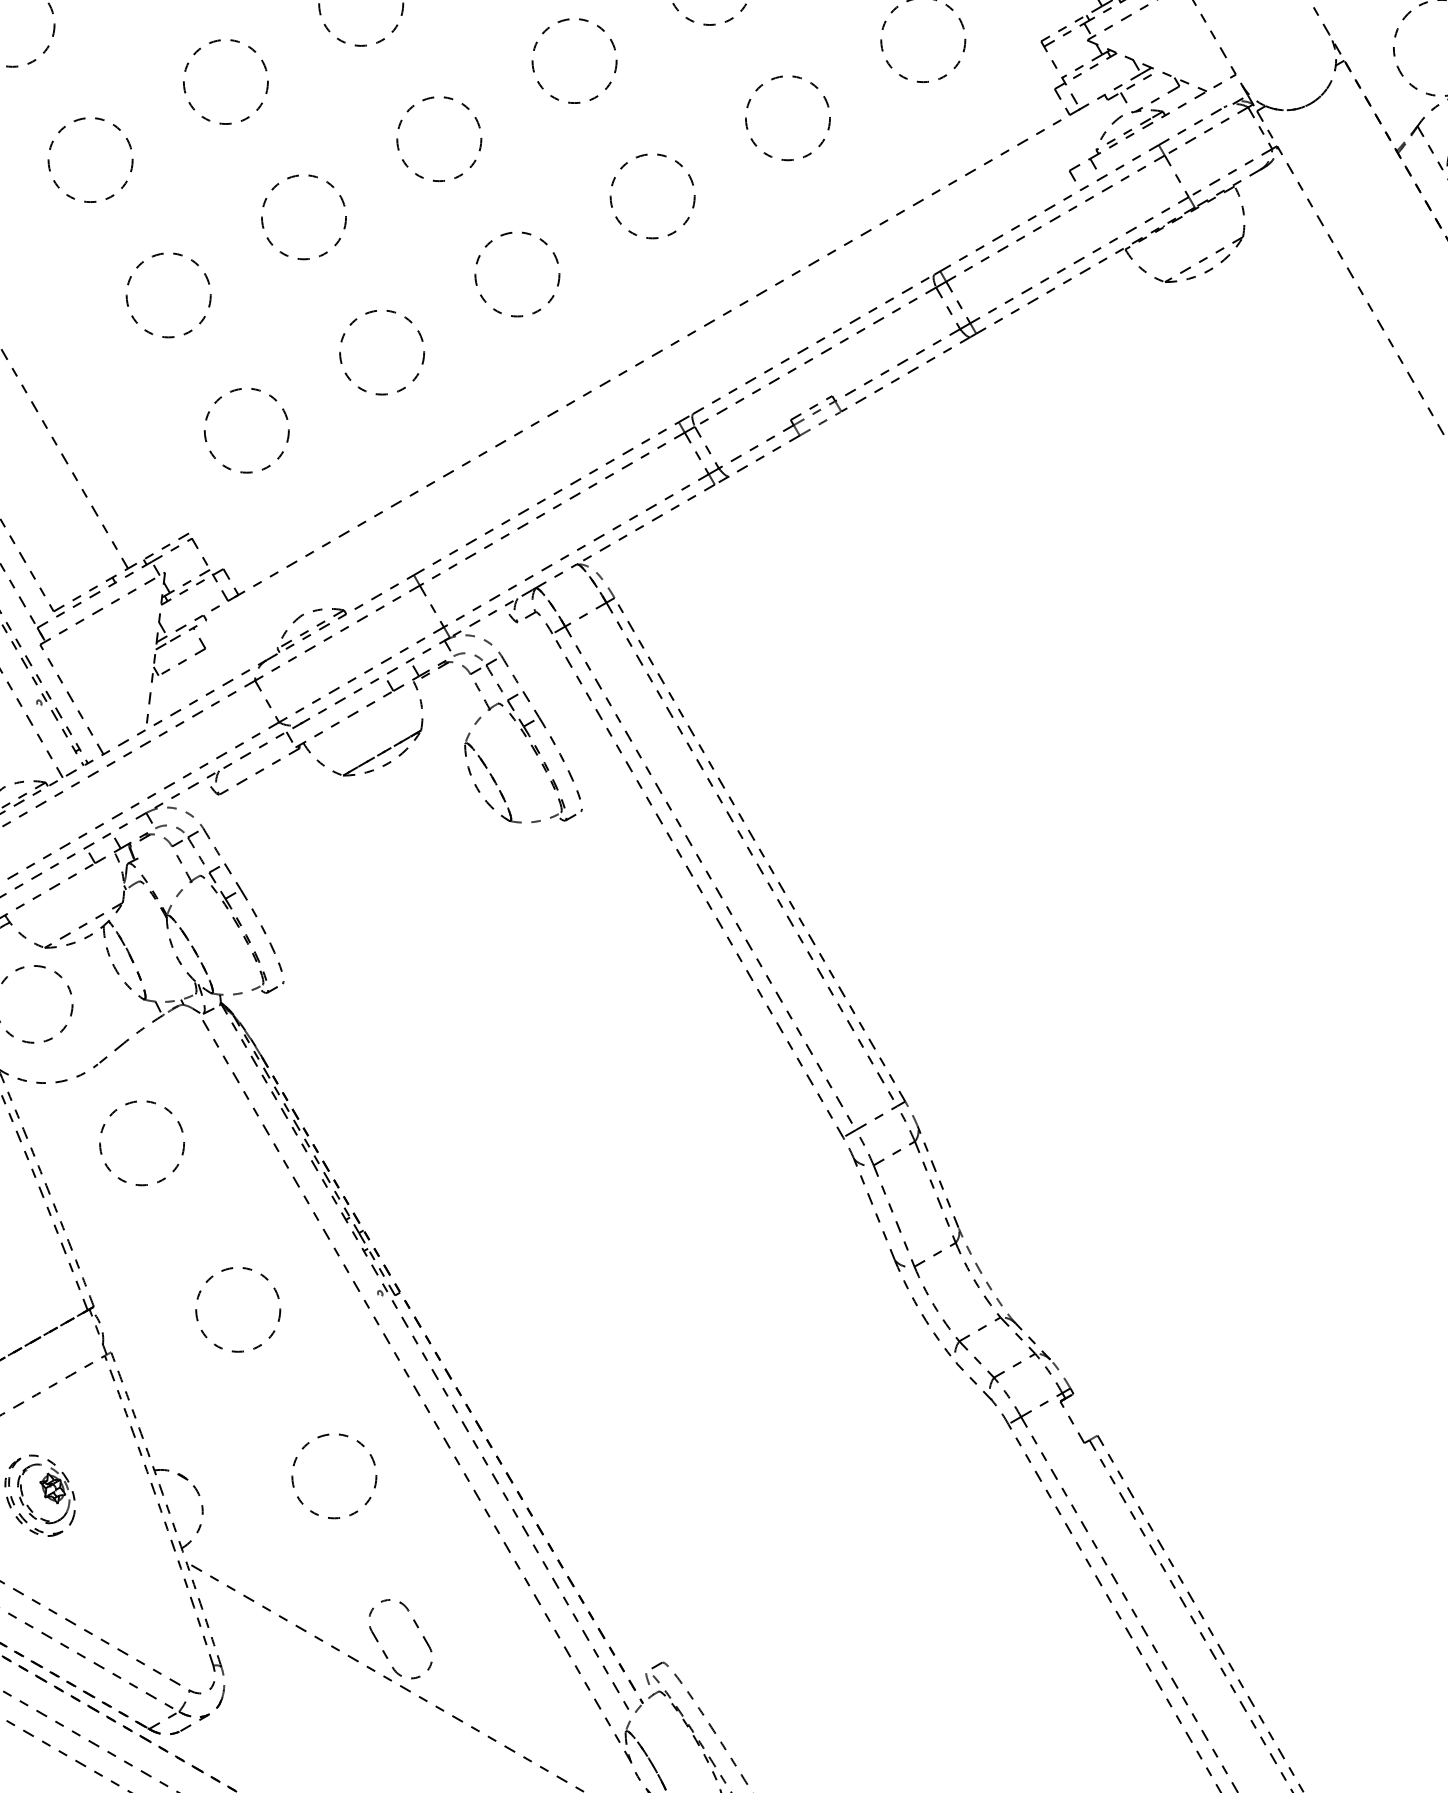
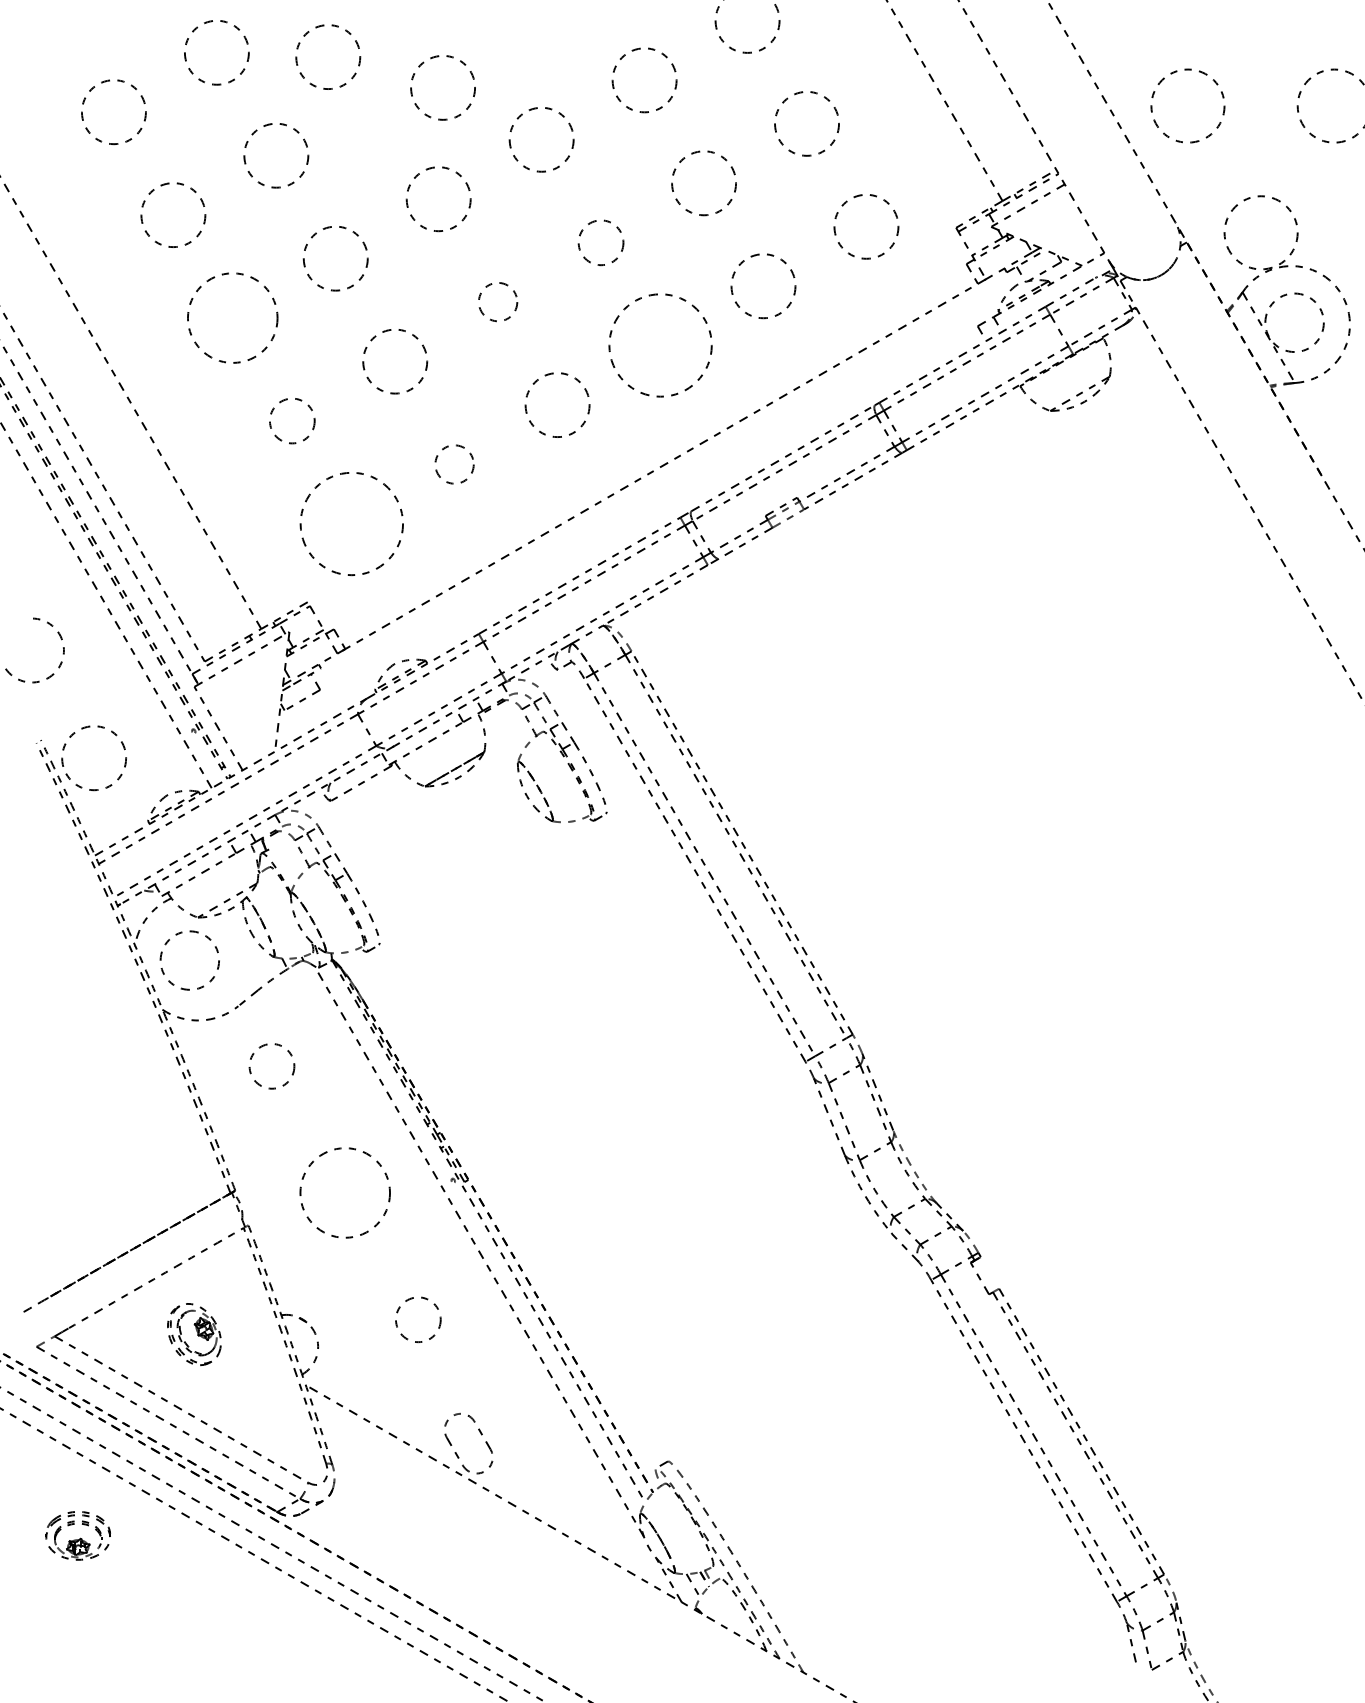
circle: (573, 60) -> (600, 242), size x0.7
circle: (438, 138) -> (497, 301), size x0.6
circle: (90, 159) -> (232, 317), size x1.4
circle: (652, 196) -> (660, 345), size x1.6
circle: (169, 294) -> (292, 420), size x0.7
circle: (381, 352) -> (454, 464), size x0.6
circle: (246, 429) -> (351, 523), size x1.6
circle: (141, 1143) -> (271, 1066), size x0.7
circle: (237, 1309) -> (344, 1192), size x1.4
circle: (334, 1476) -> (418, 1319), size x0.7

